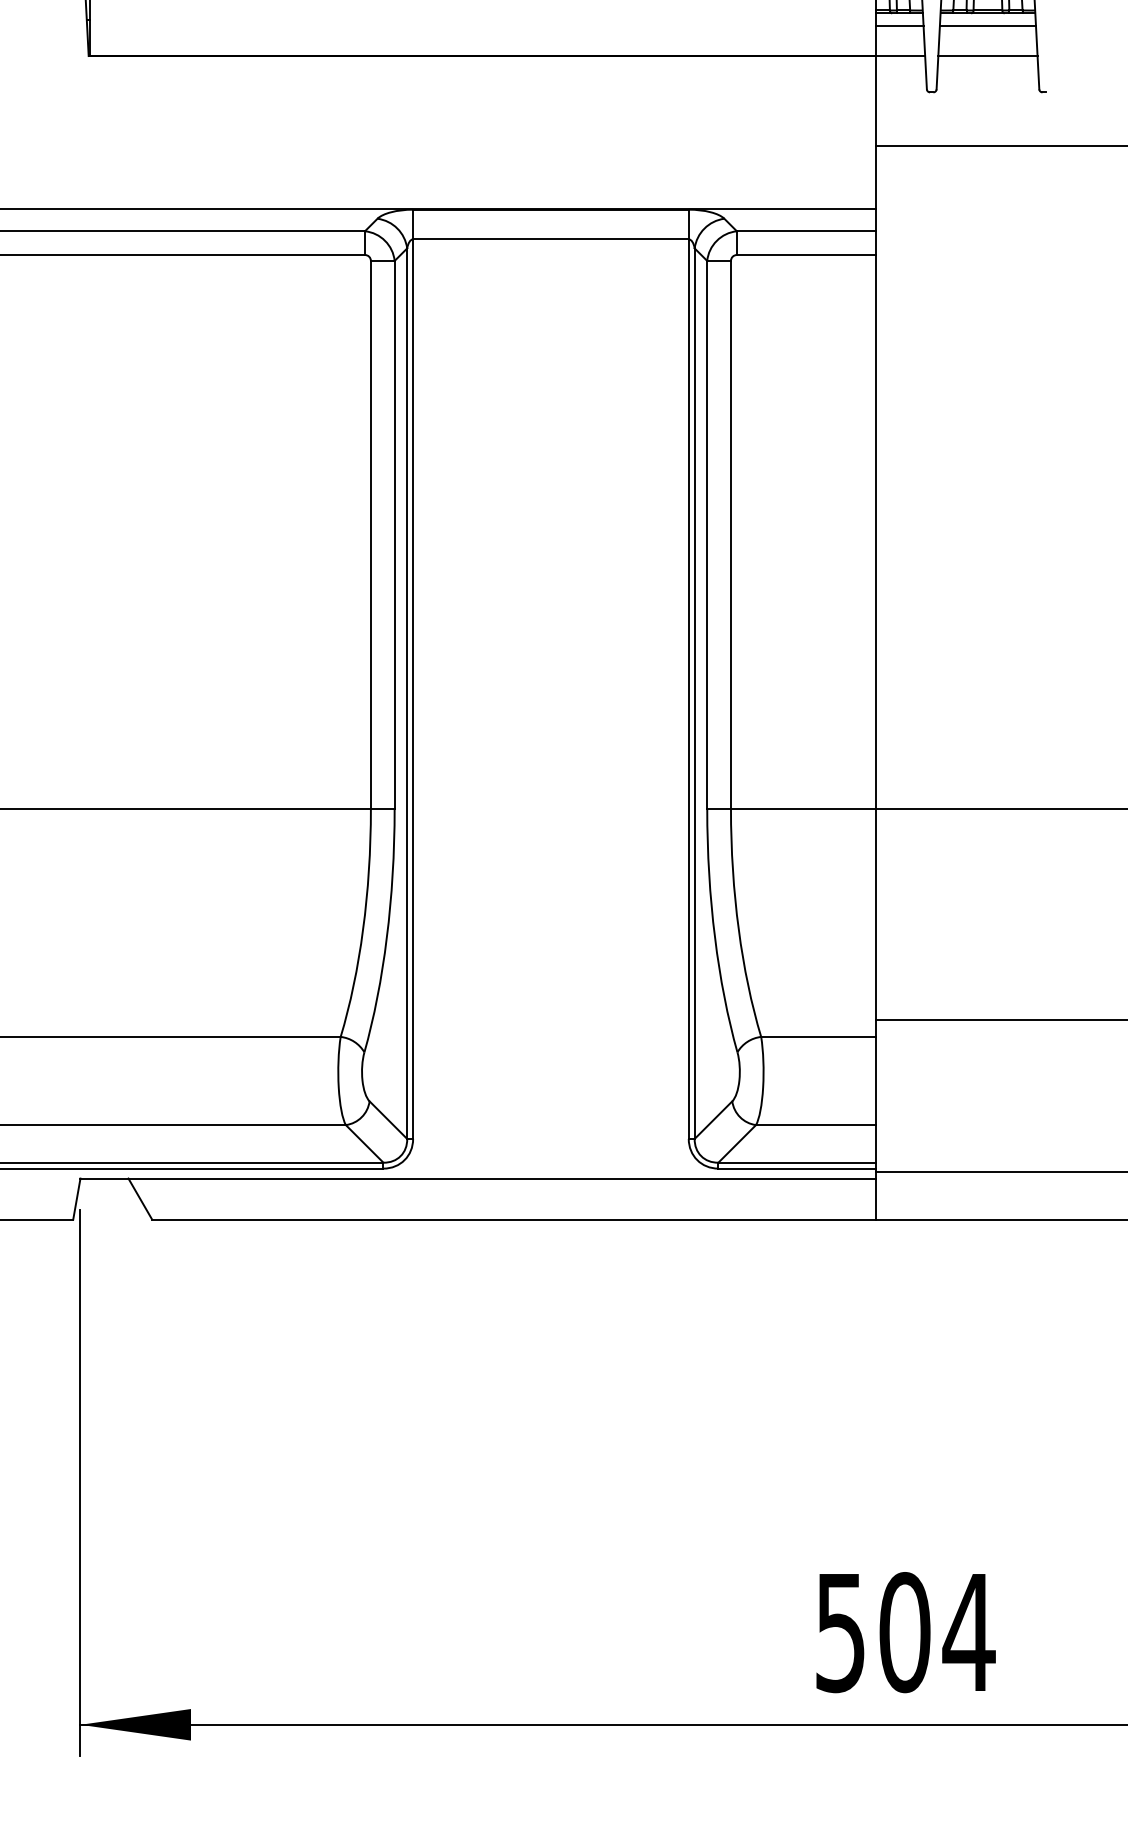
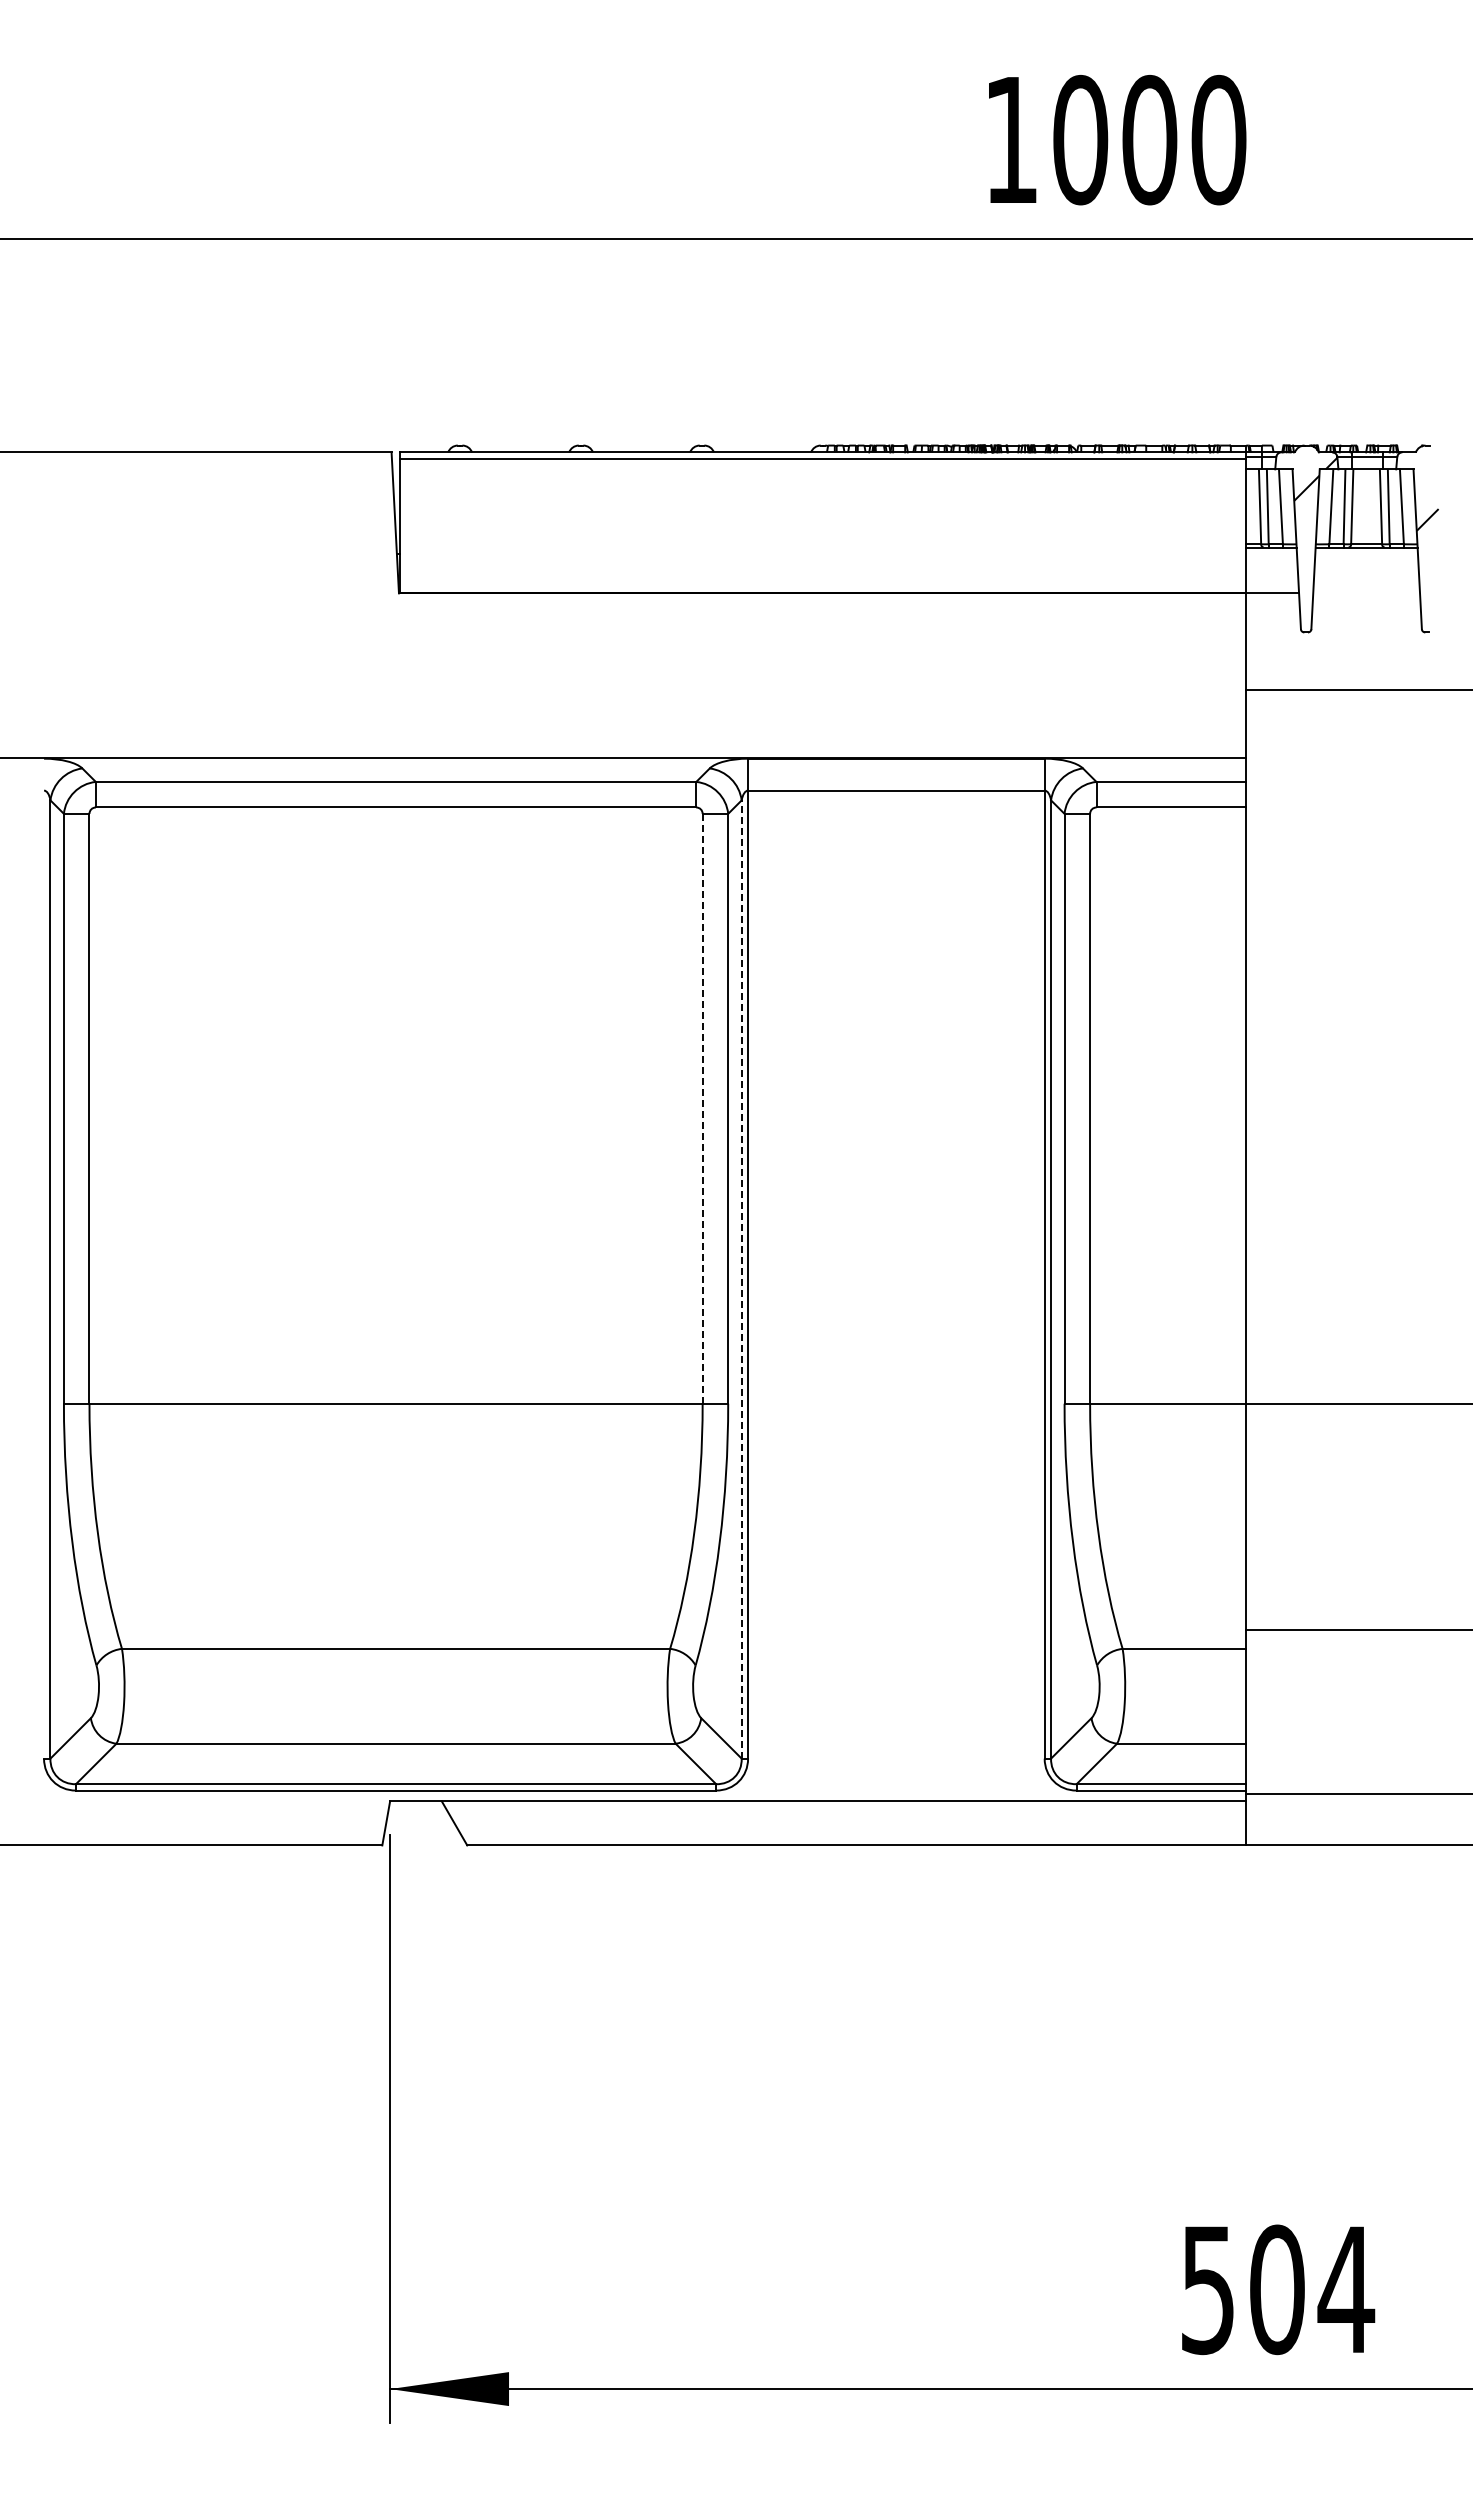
line: (899, 26) -> (1271, 561), removed
line: (987, 26) -> (1366, 561), removed
line: (987, 56) -> (1366, 593), removed
line: (370, 534) -> (702, 1108), solid -> dashed
line: (407, 693) -> (741, 1279), solid -> dashed

